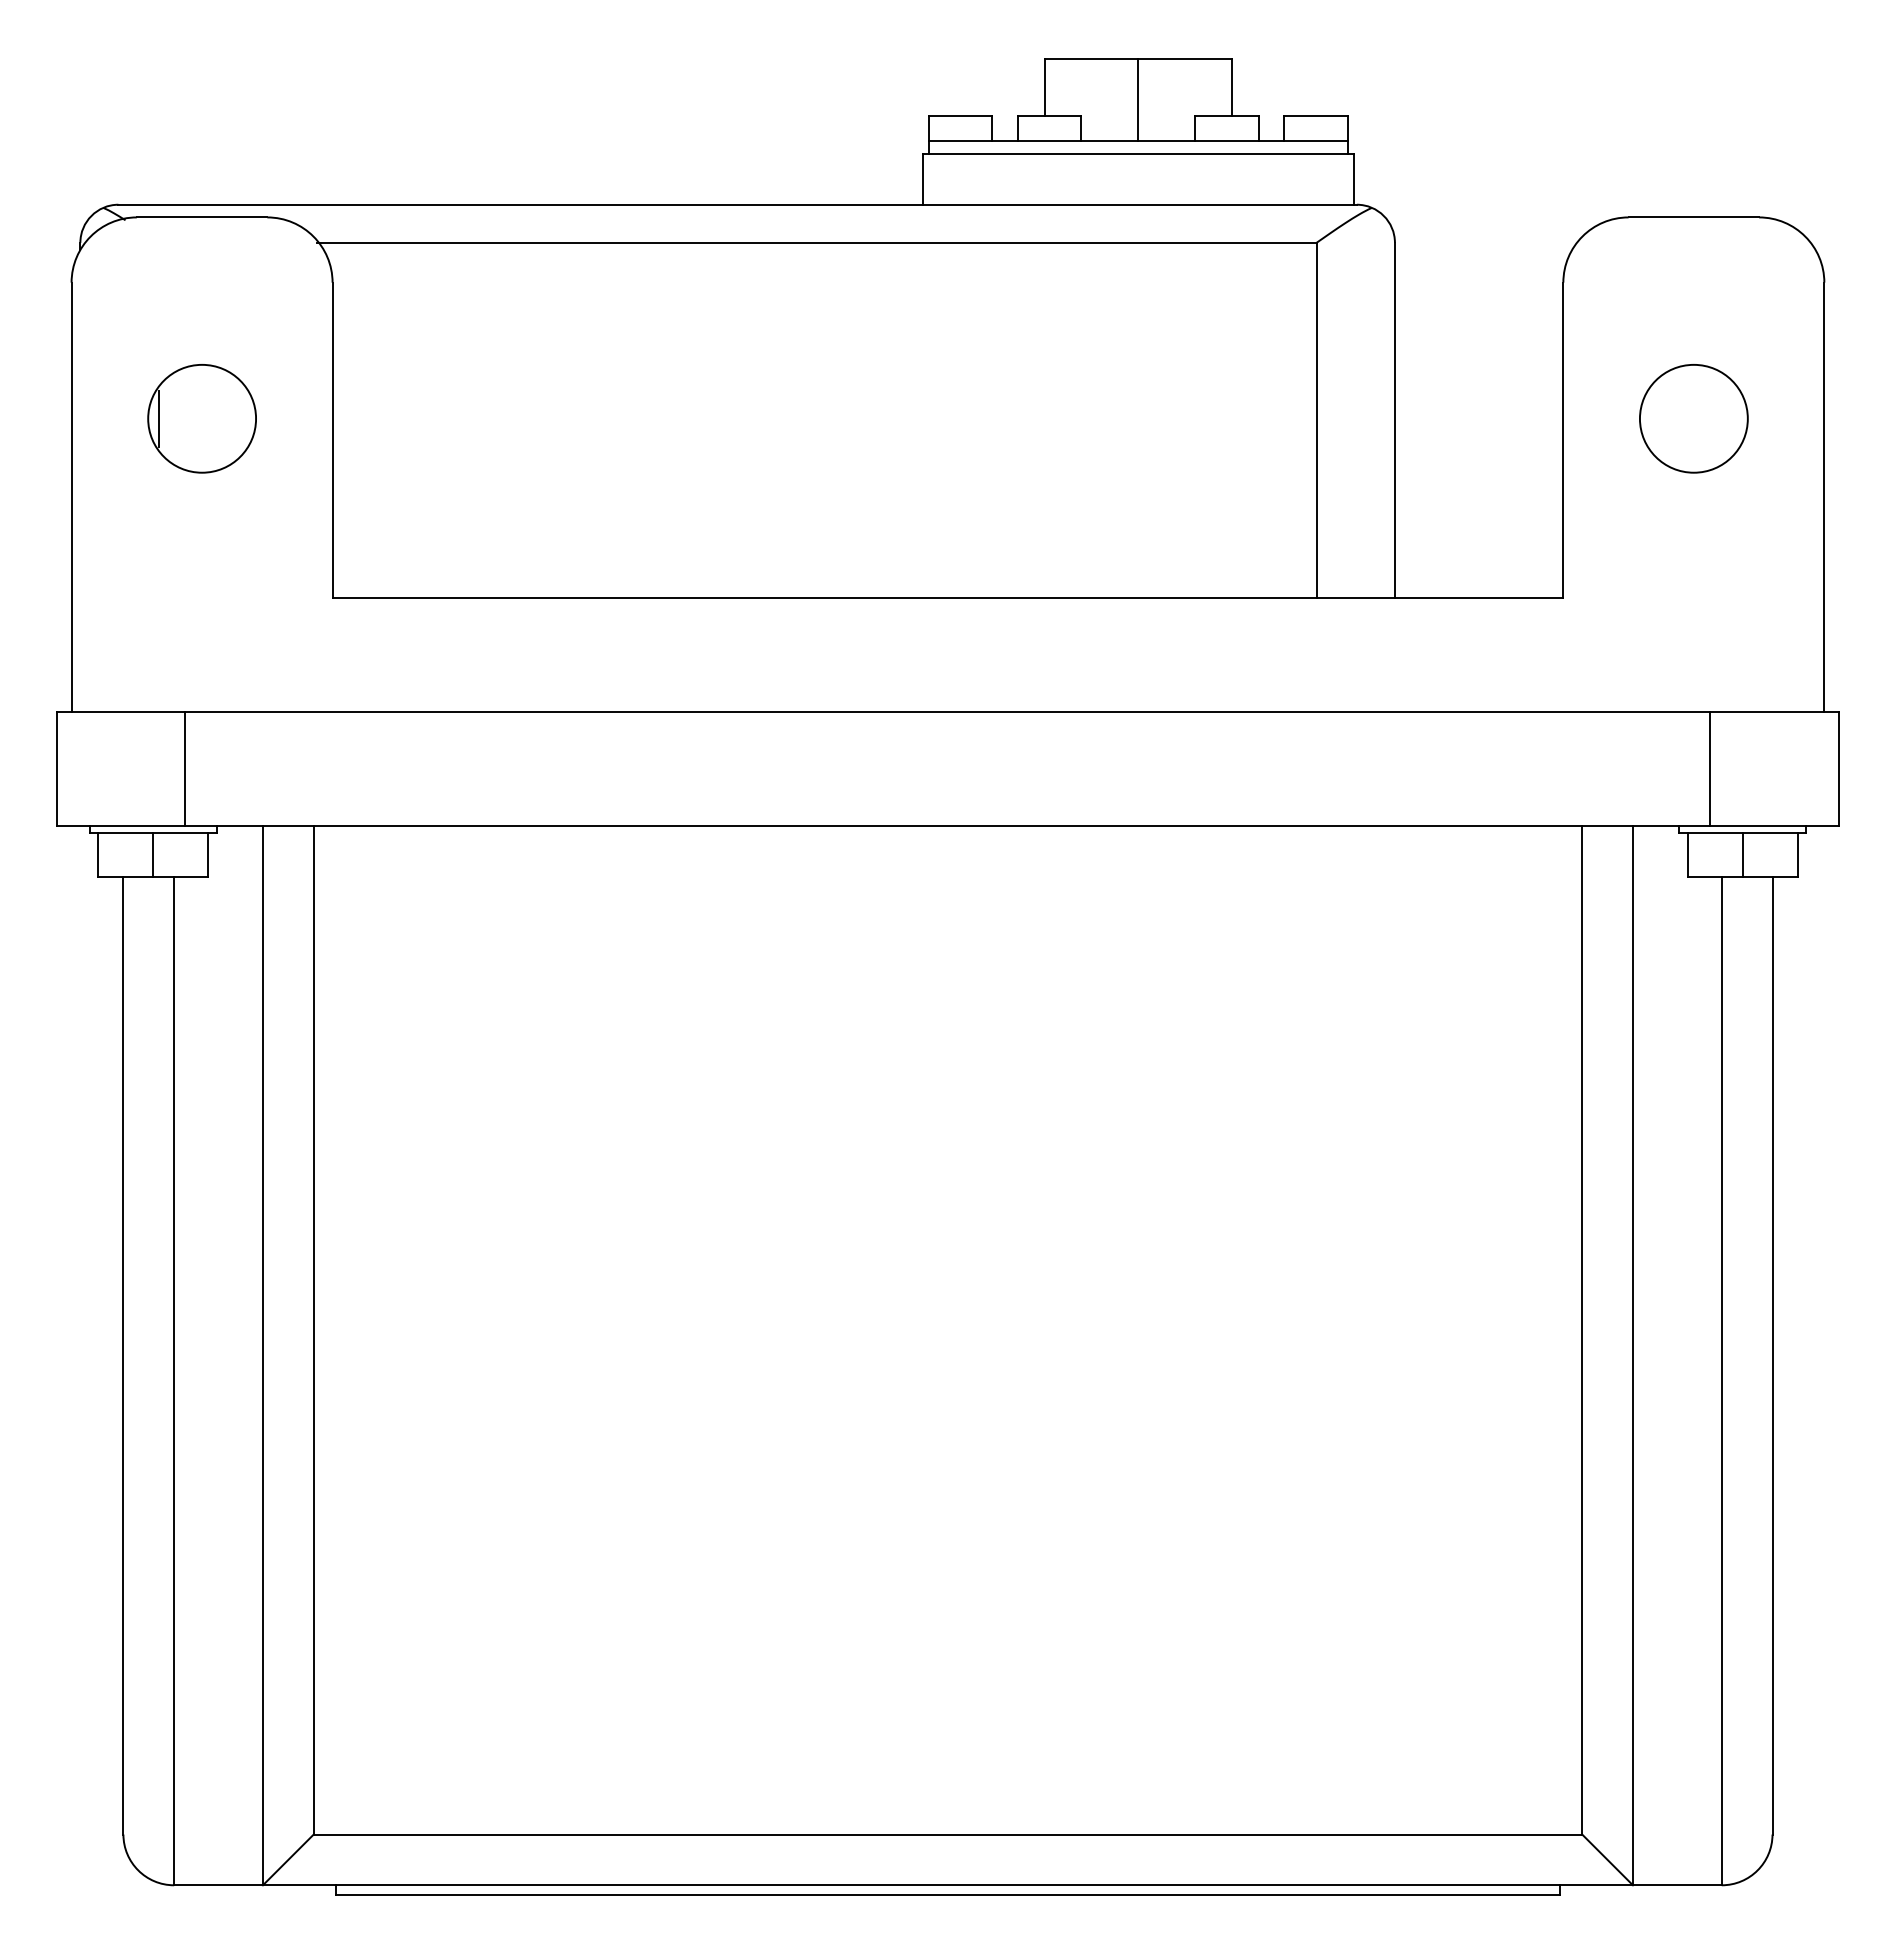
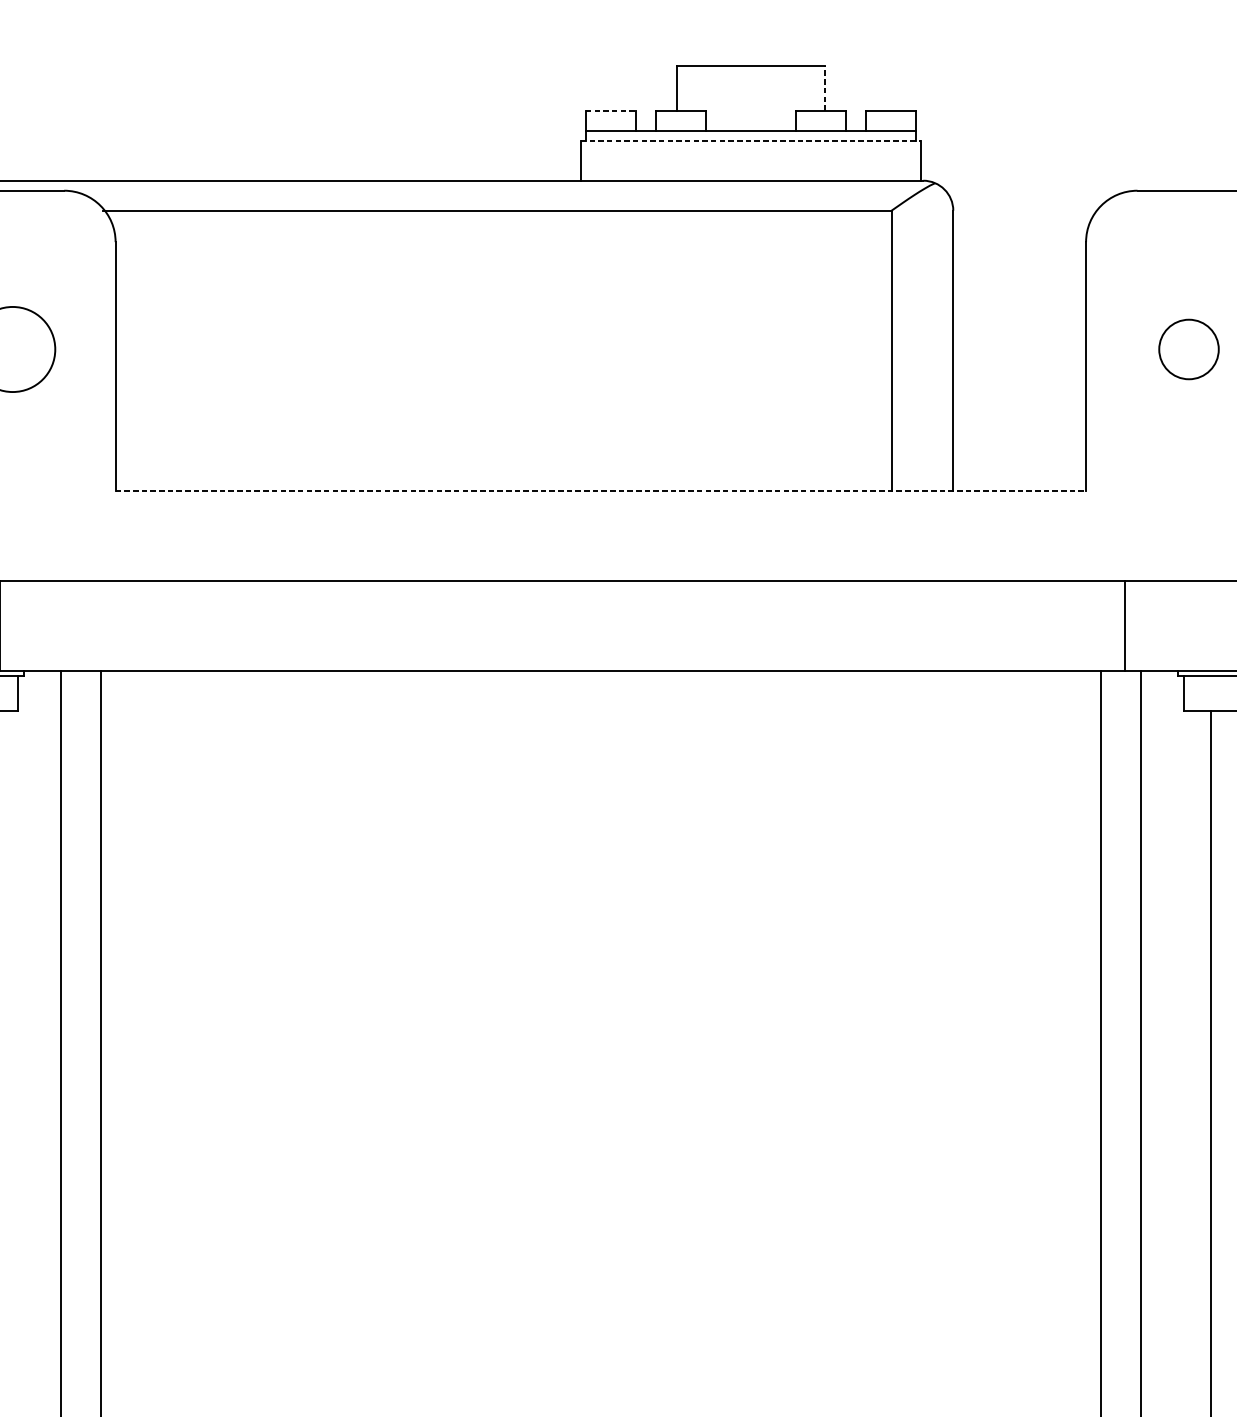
line: (1231, 87) -> (824, 88), solid -> dashed
line: (1138, 99) -> (751, 97), removed
line: (960, 115) -> (610, 110), solid -> dashed
line: (1138, 154) -> (751, 141), solid -> dashed
circle: (1693, 418) -> (1188, 349), size x0.7
line: (948, 597) -> (601, 490), solid -> dashed
line: (1710, 769) -> (1124, 626), moved
line: (1742, 854) -> (1227, 693), removed

